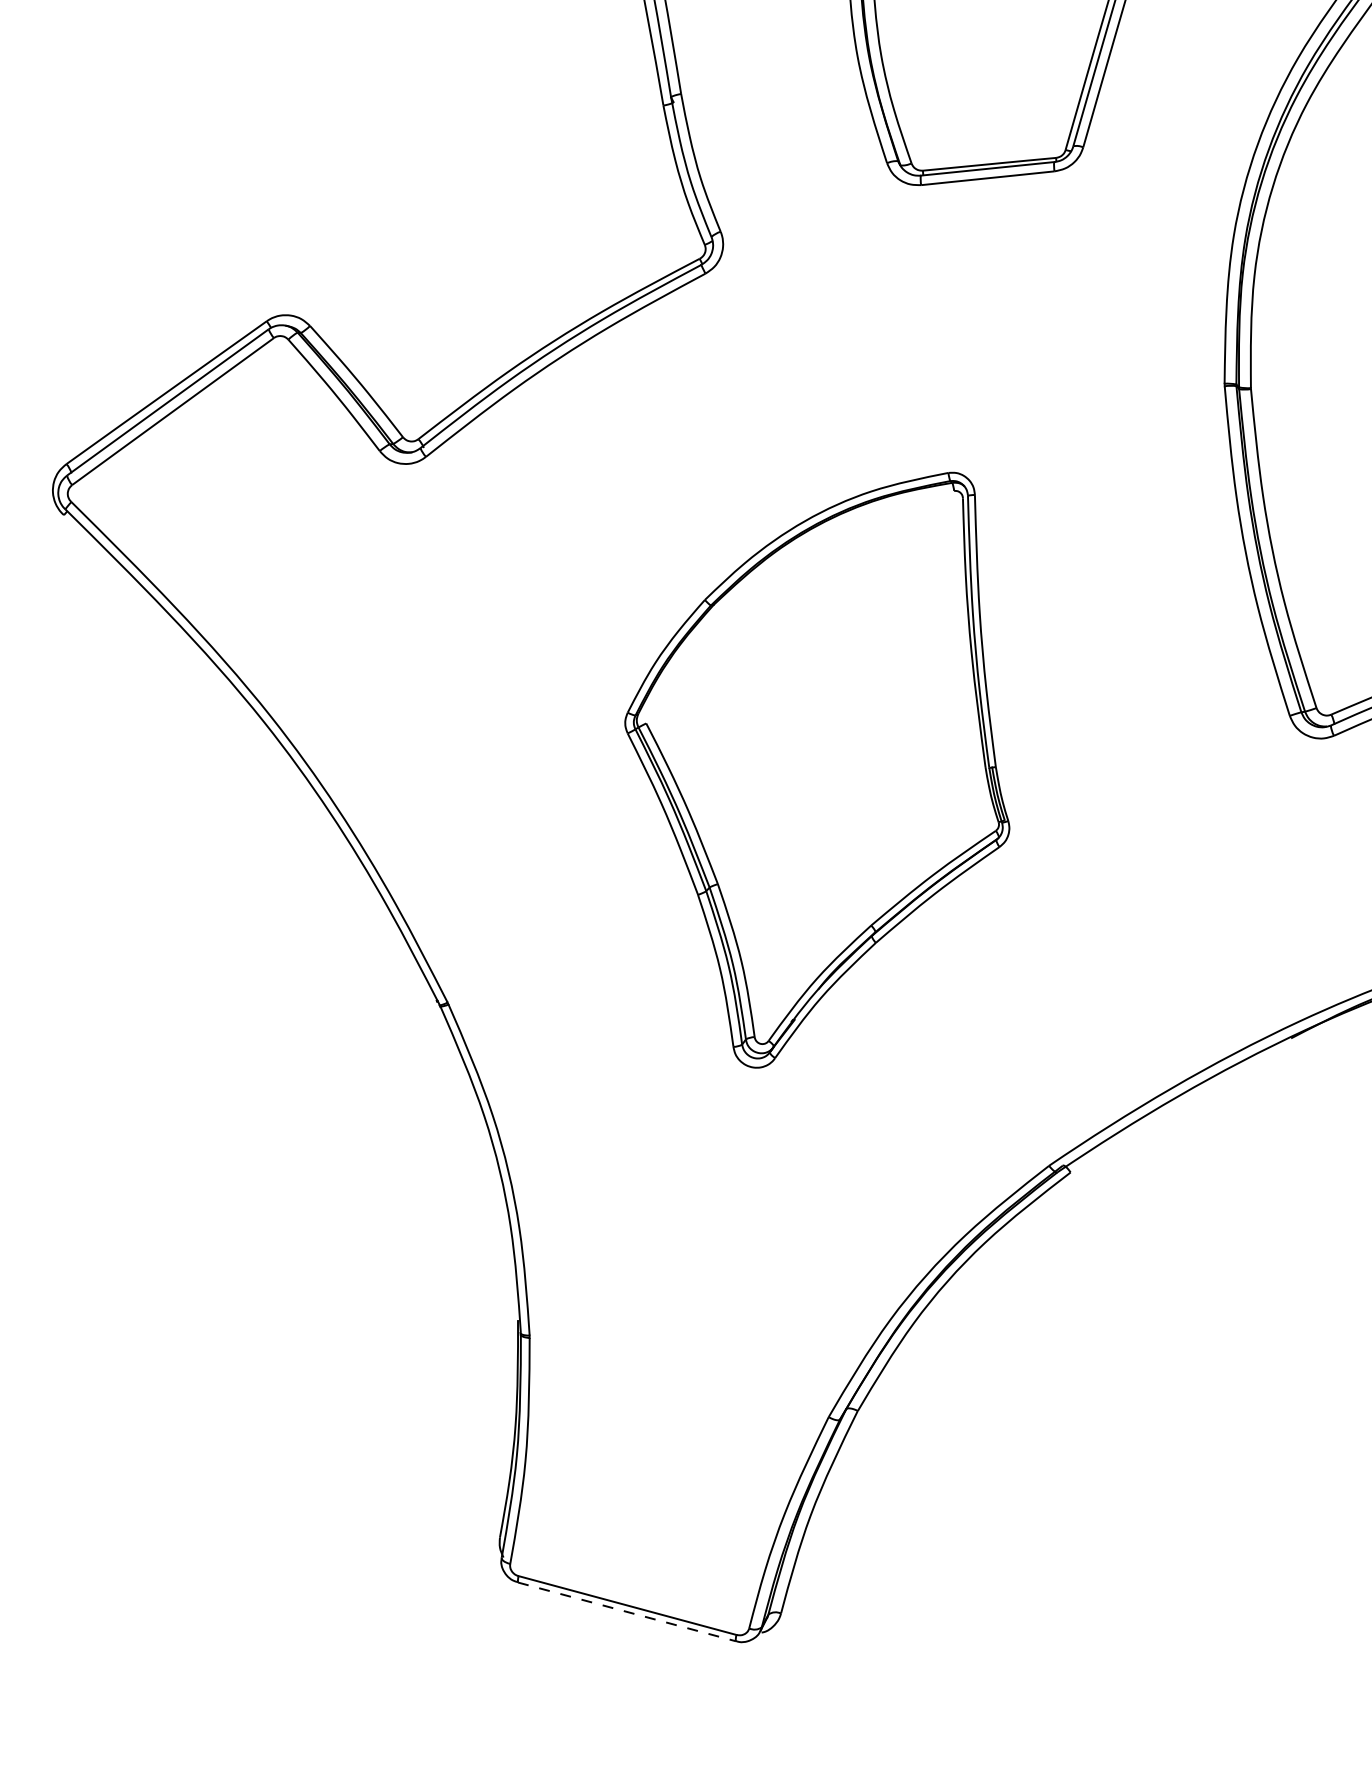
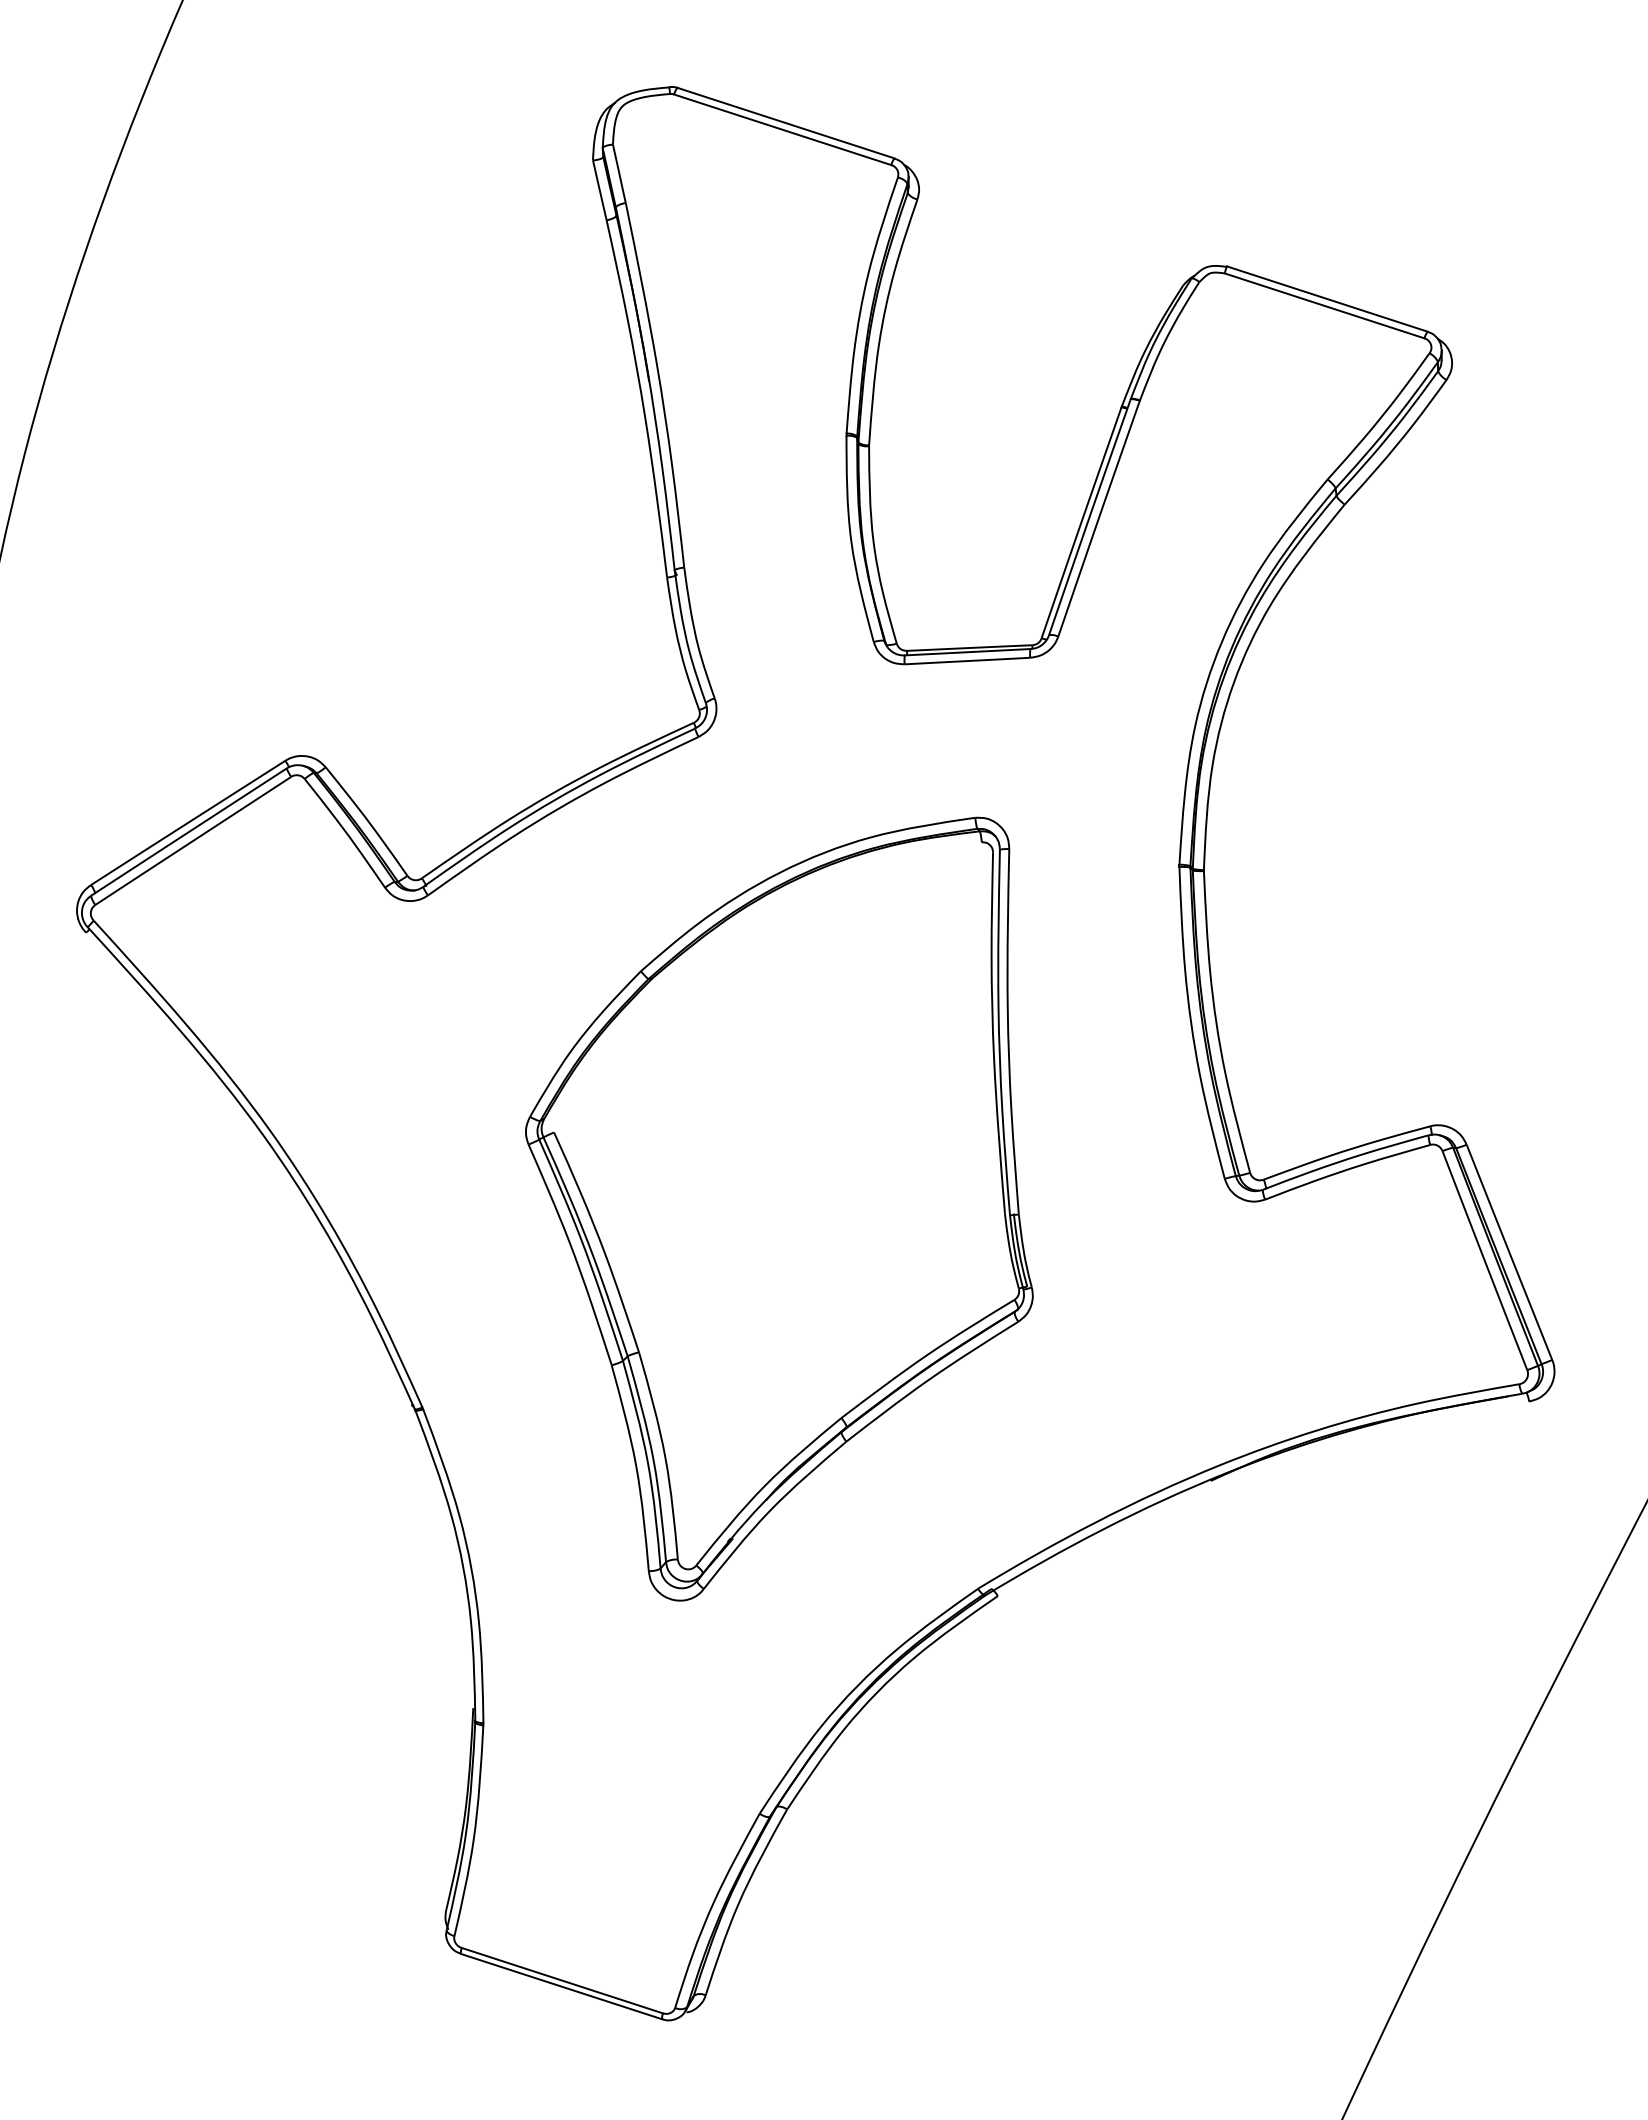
part: (817, 771) -> (779, 1208), size x1.43
line: (626, 1611) -> (561, 1986), dashed -> solid

